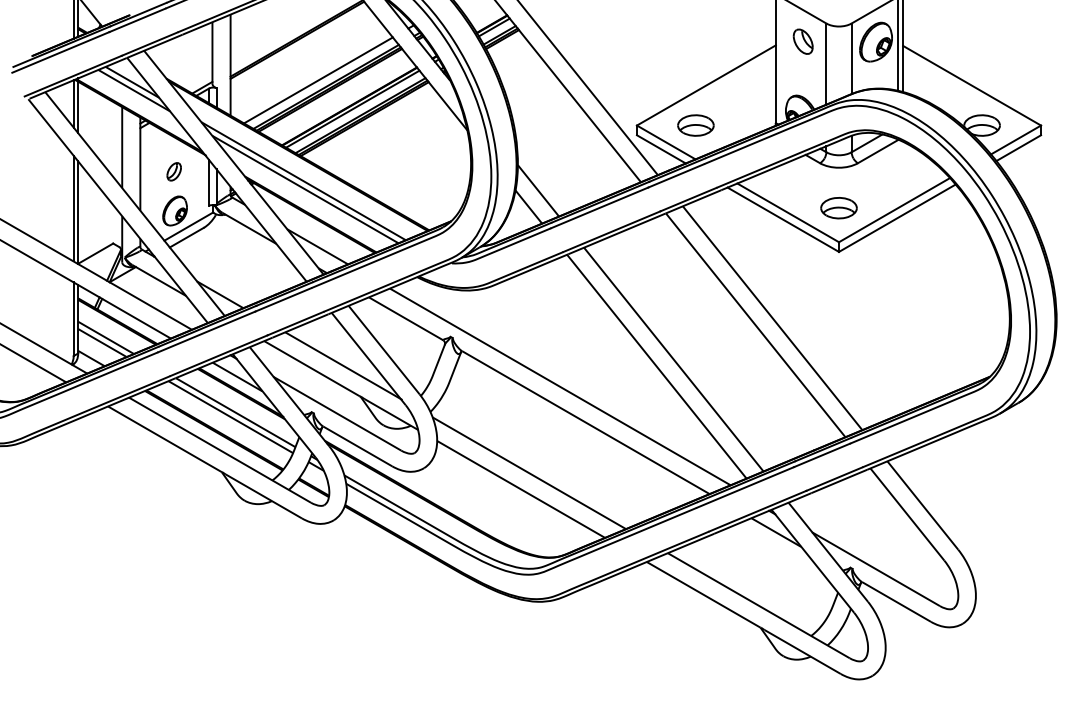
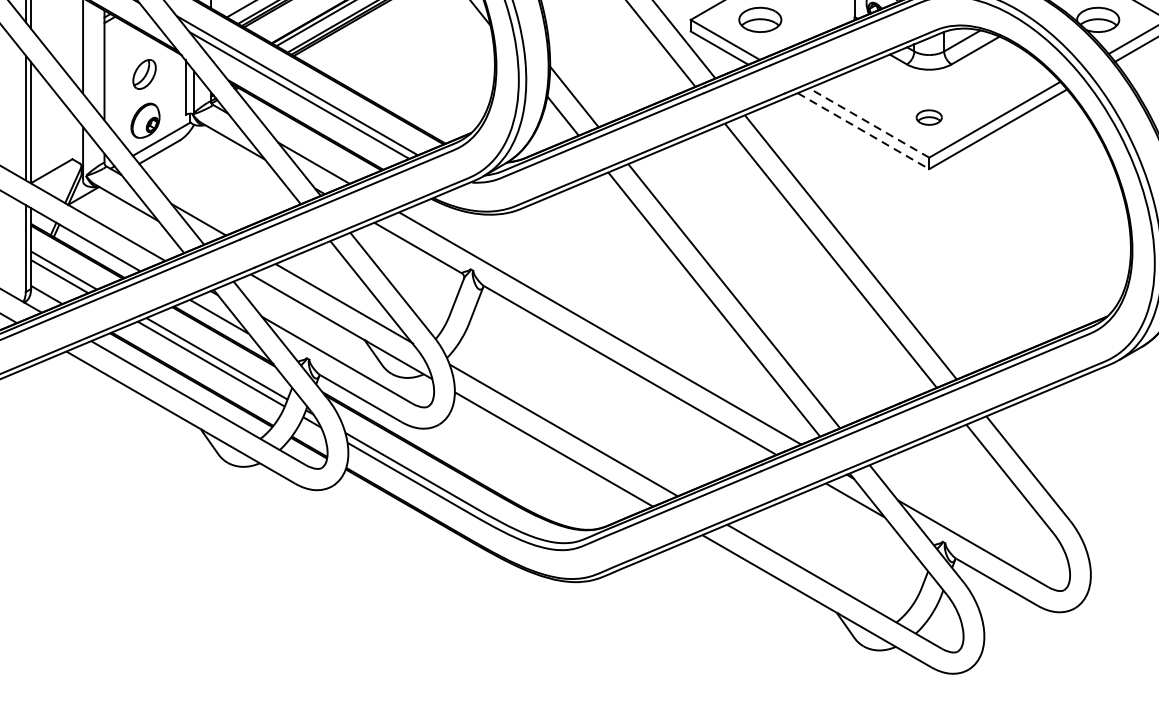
part: (173, 171) -> (143, 74), size x1.4
part: (838, 208) -> (928, 117), size x0.6
line: (788, 212) -> (869, 122), solid -> dashed
line: (783, 220) -> (863, 132), solid -> dashed

